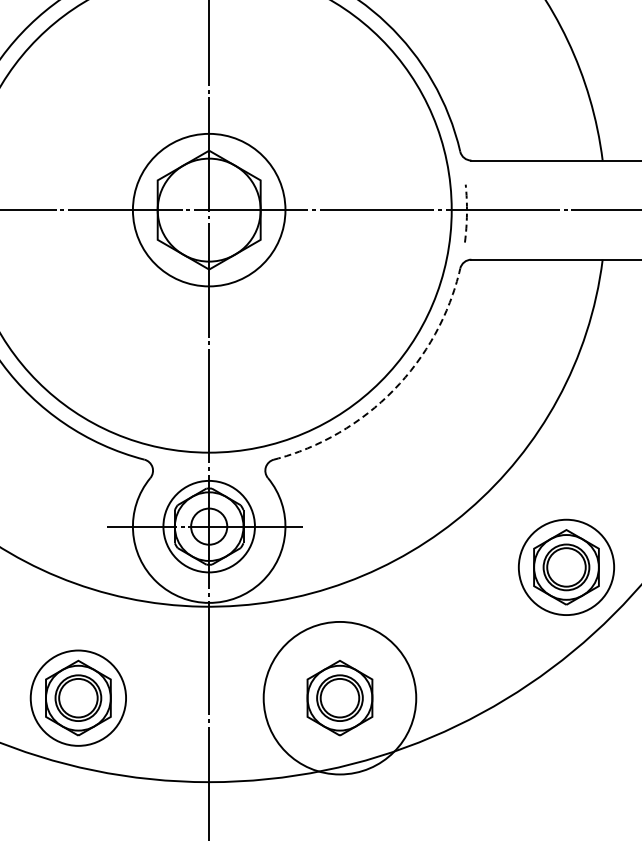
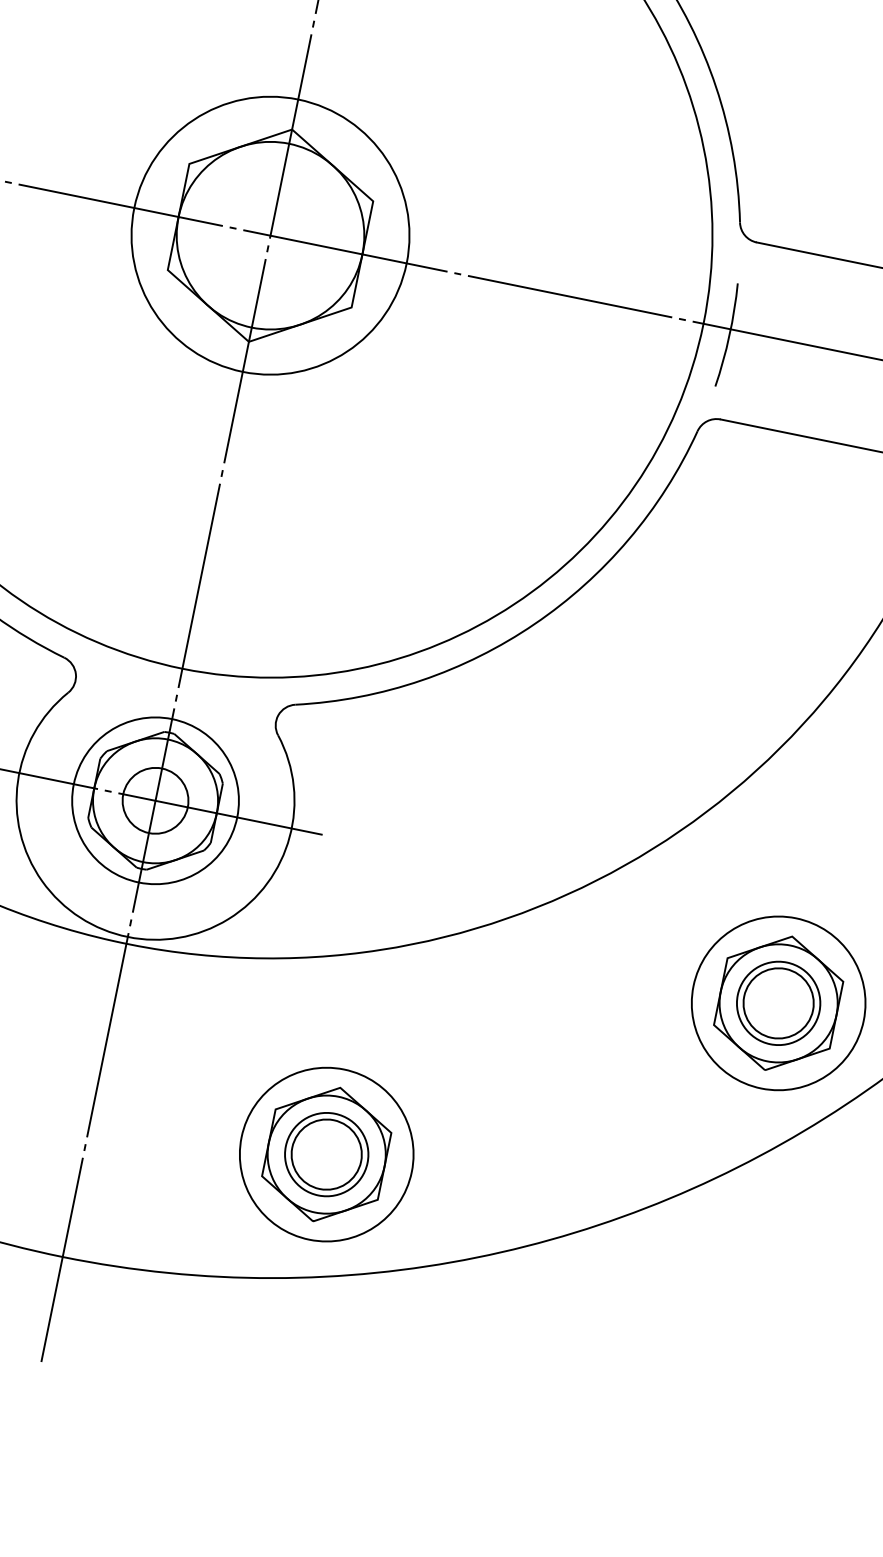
arc: (466, 213) -> (728, 335), dashed -> solid
arc: (393, 390) -> (534, 624), dashed -> solid
circle: (339, 697) -> (326, 1153), size x0.62

